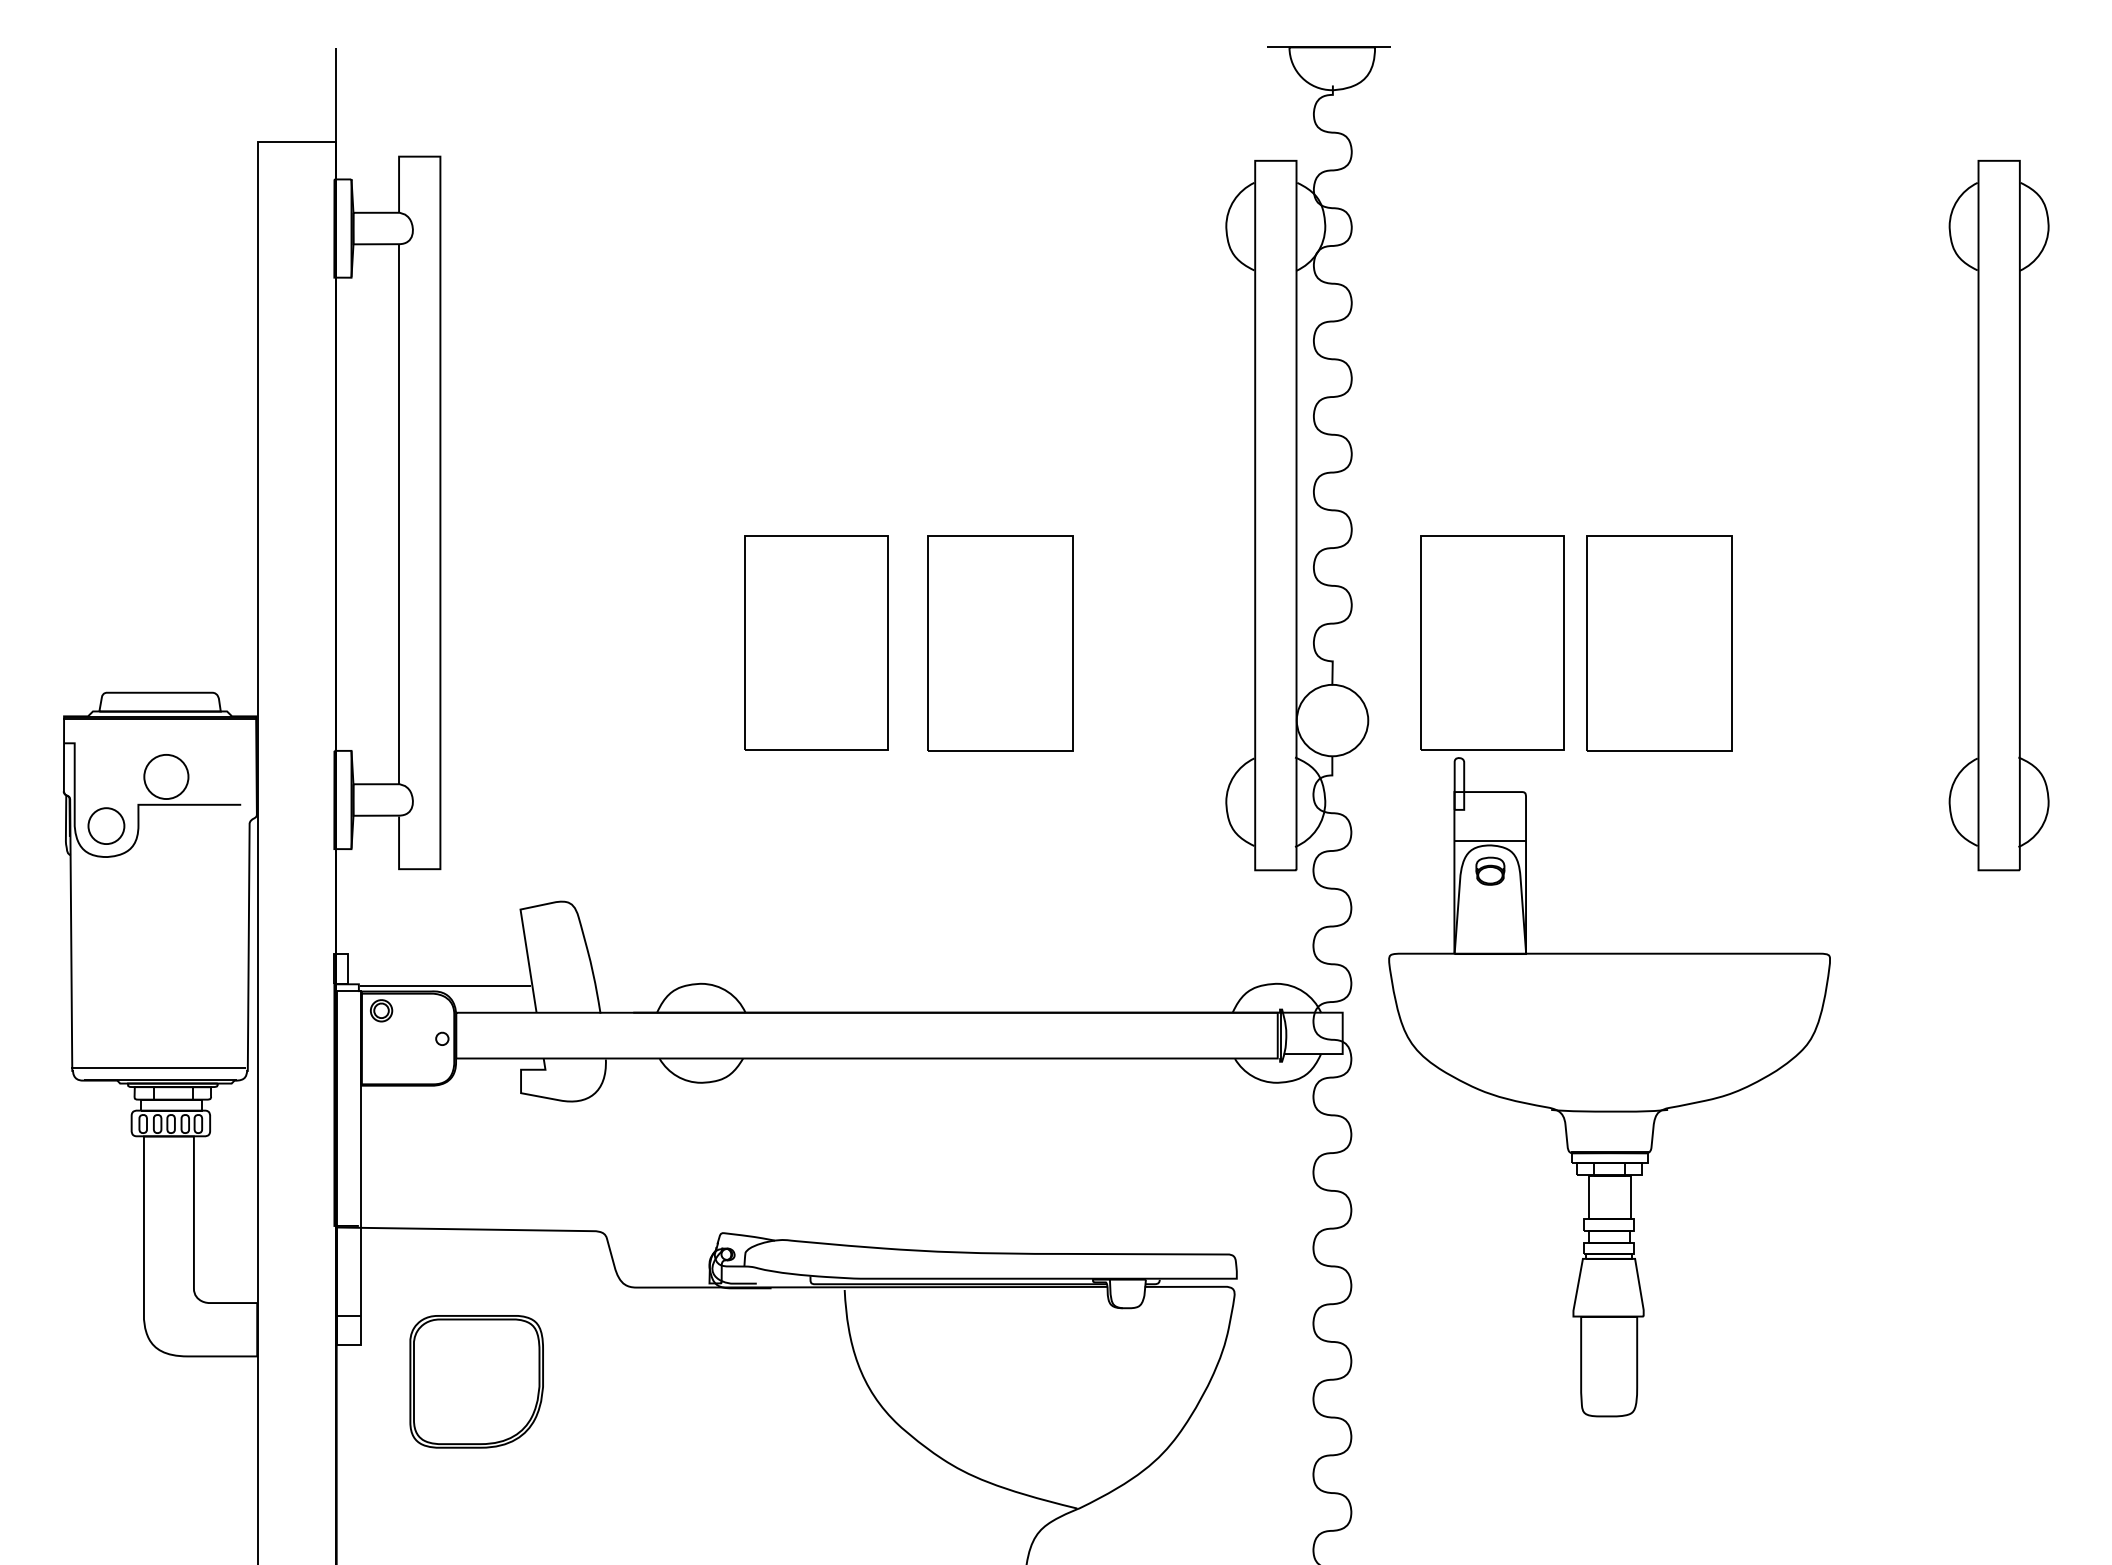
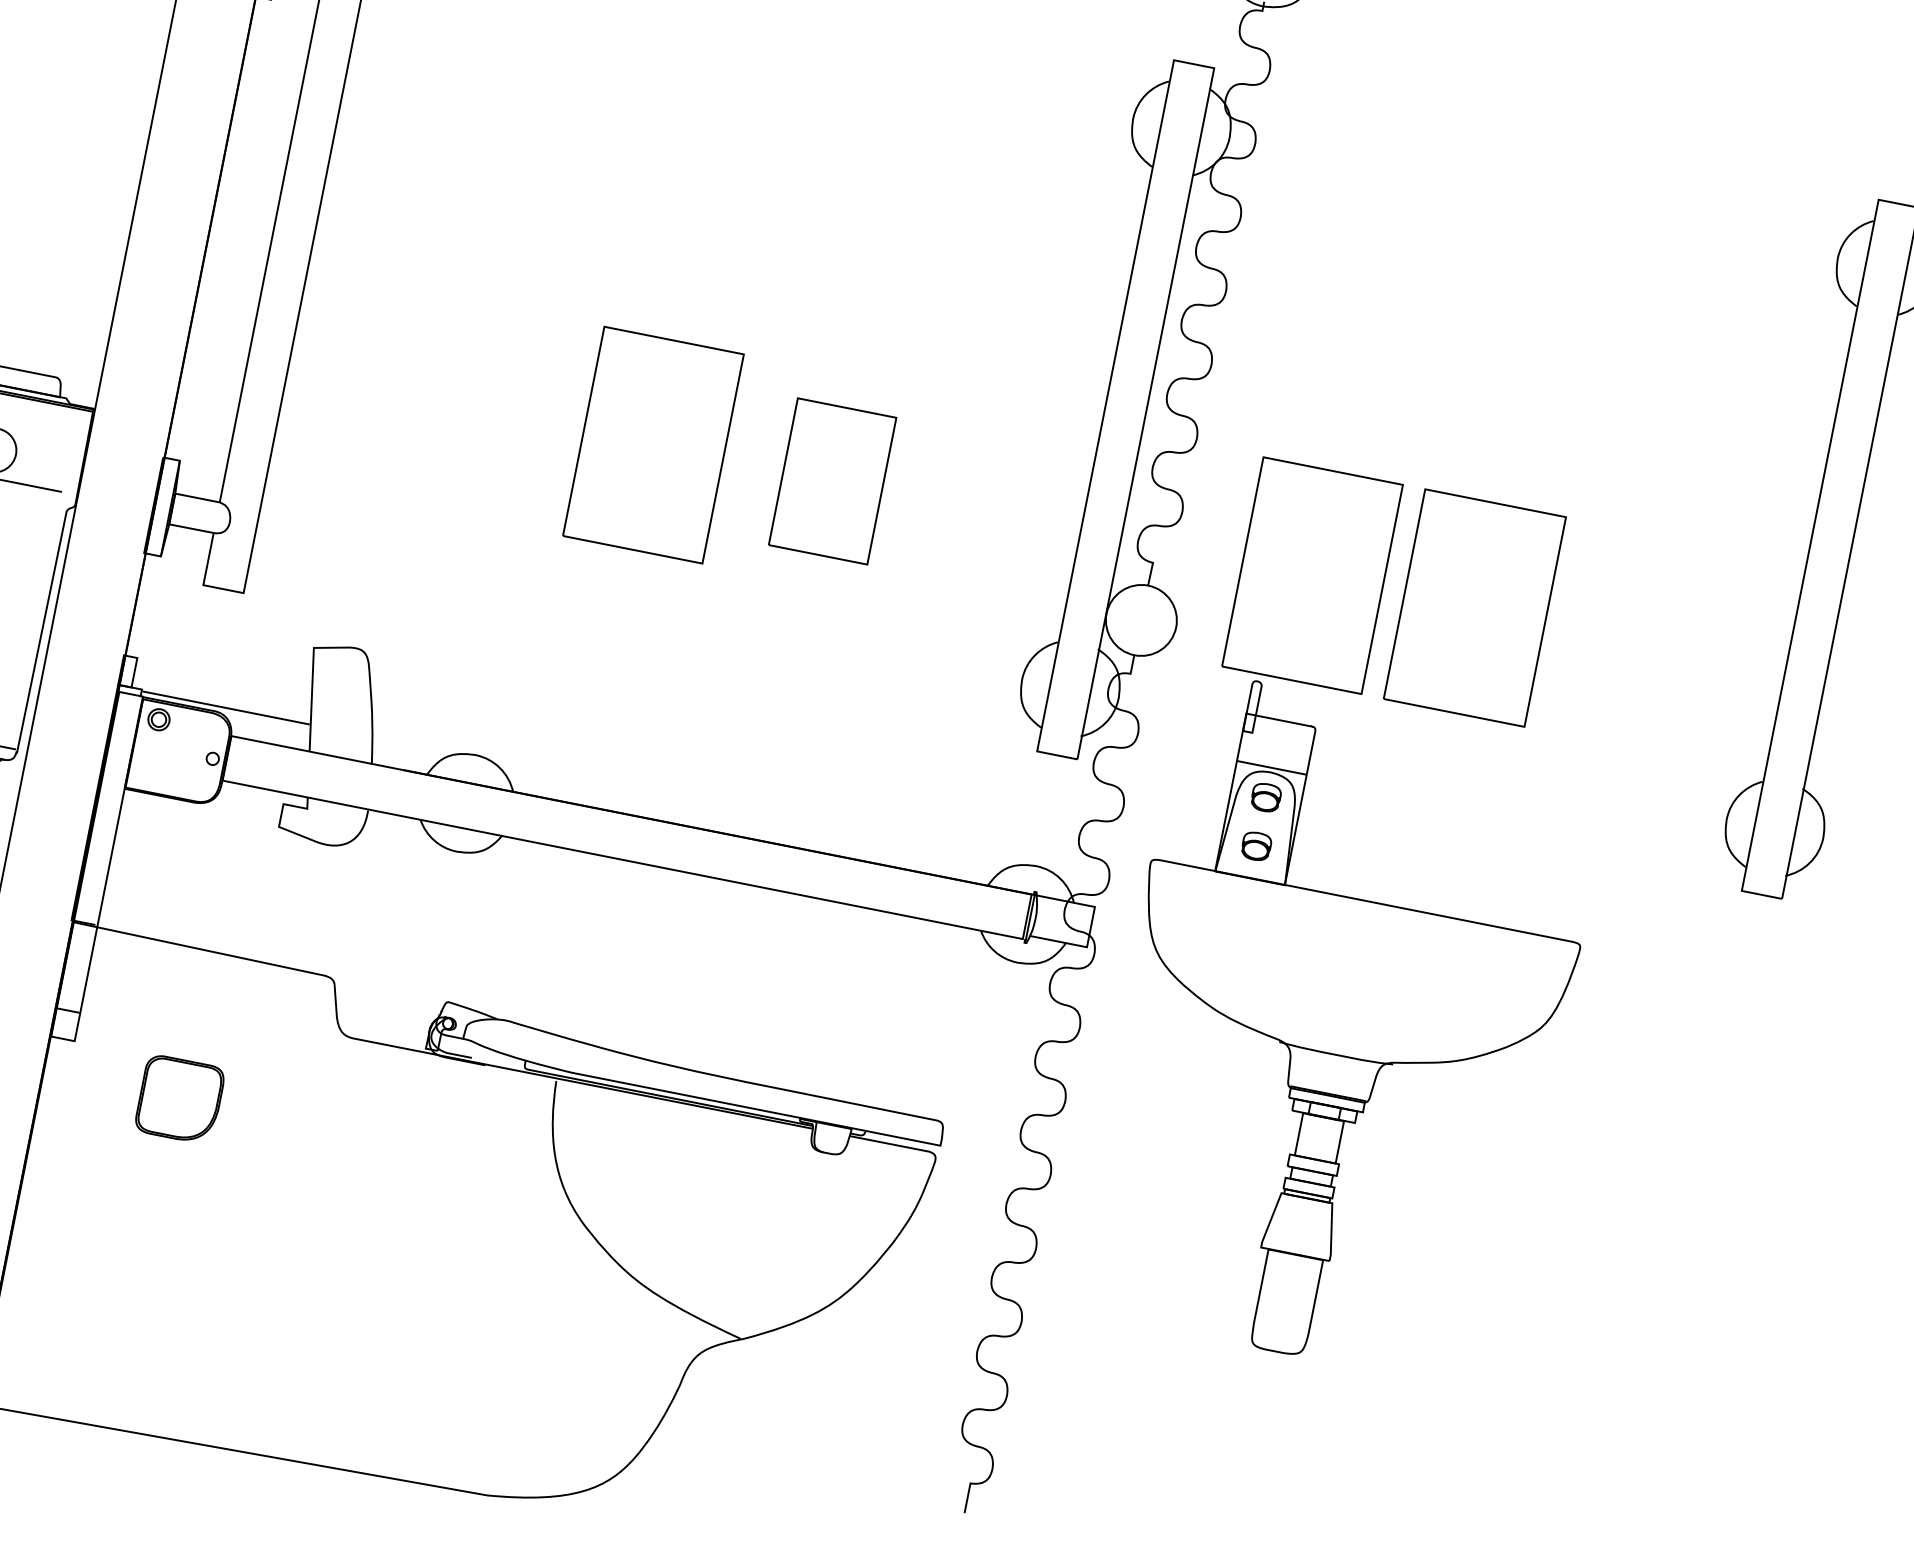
part: (1000, 643) -> (832, 481), size x0.7
part: (1490, 920) -> (1256, 845), added
part: (476, 1381) -> (179, 1099), size x0.6

